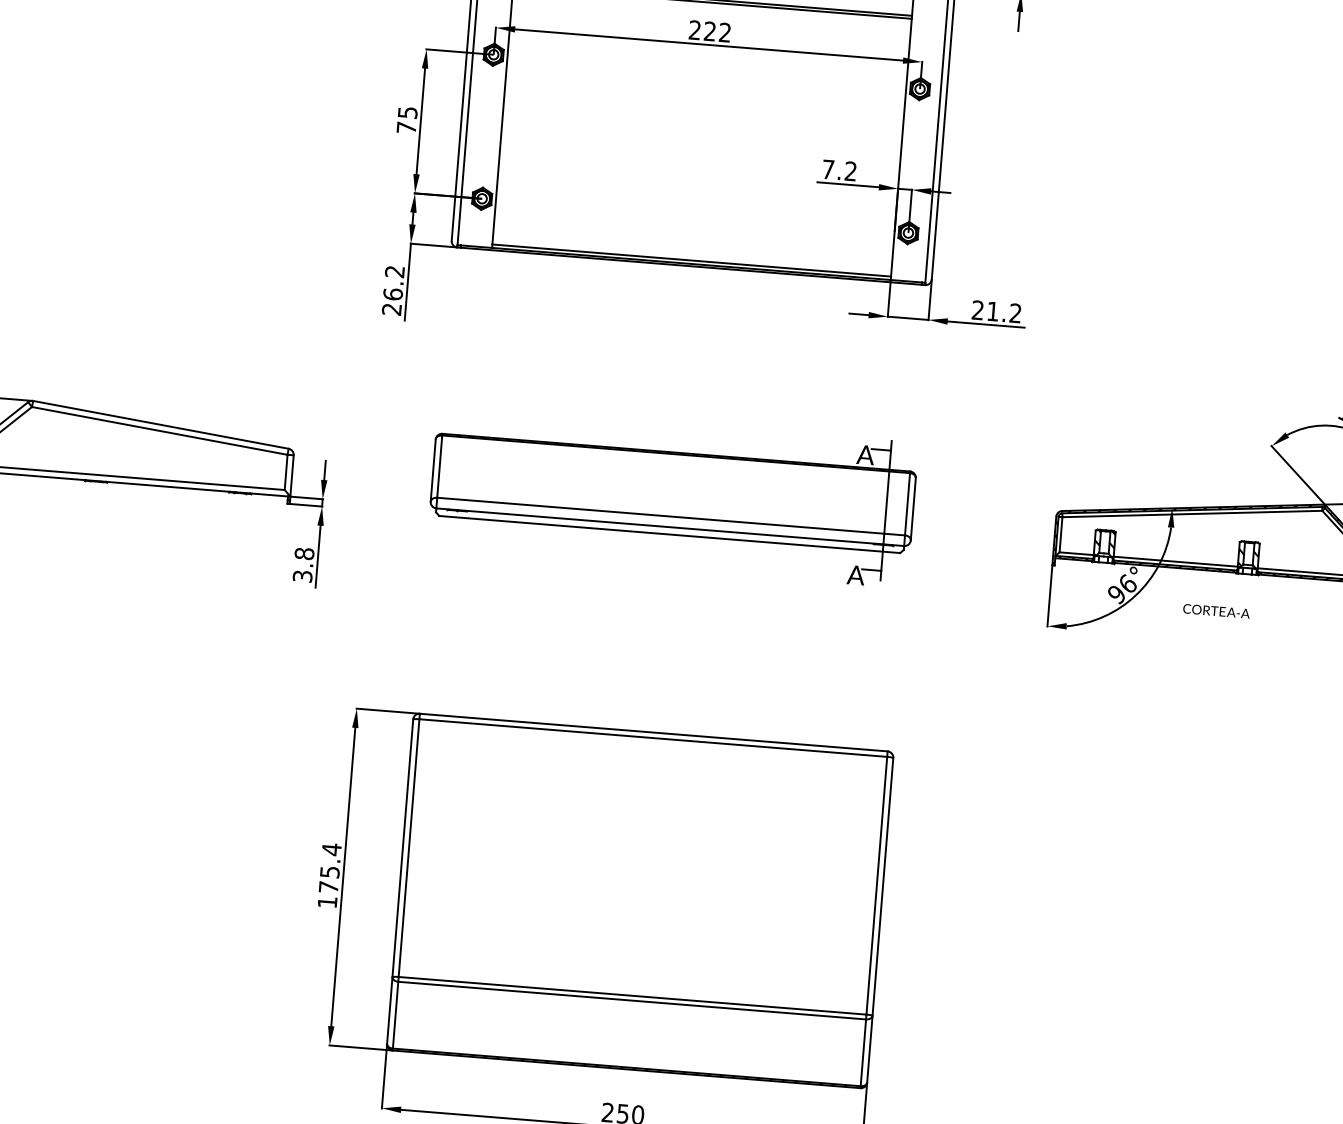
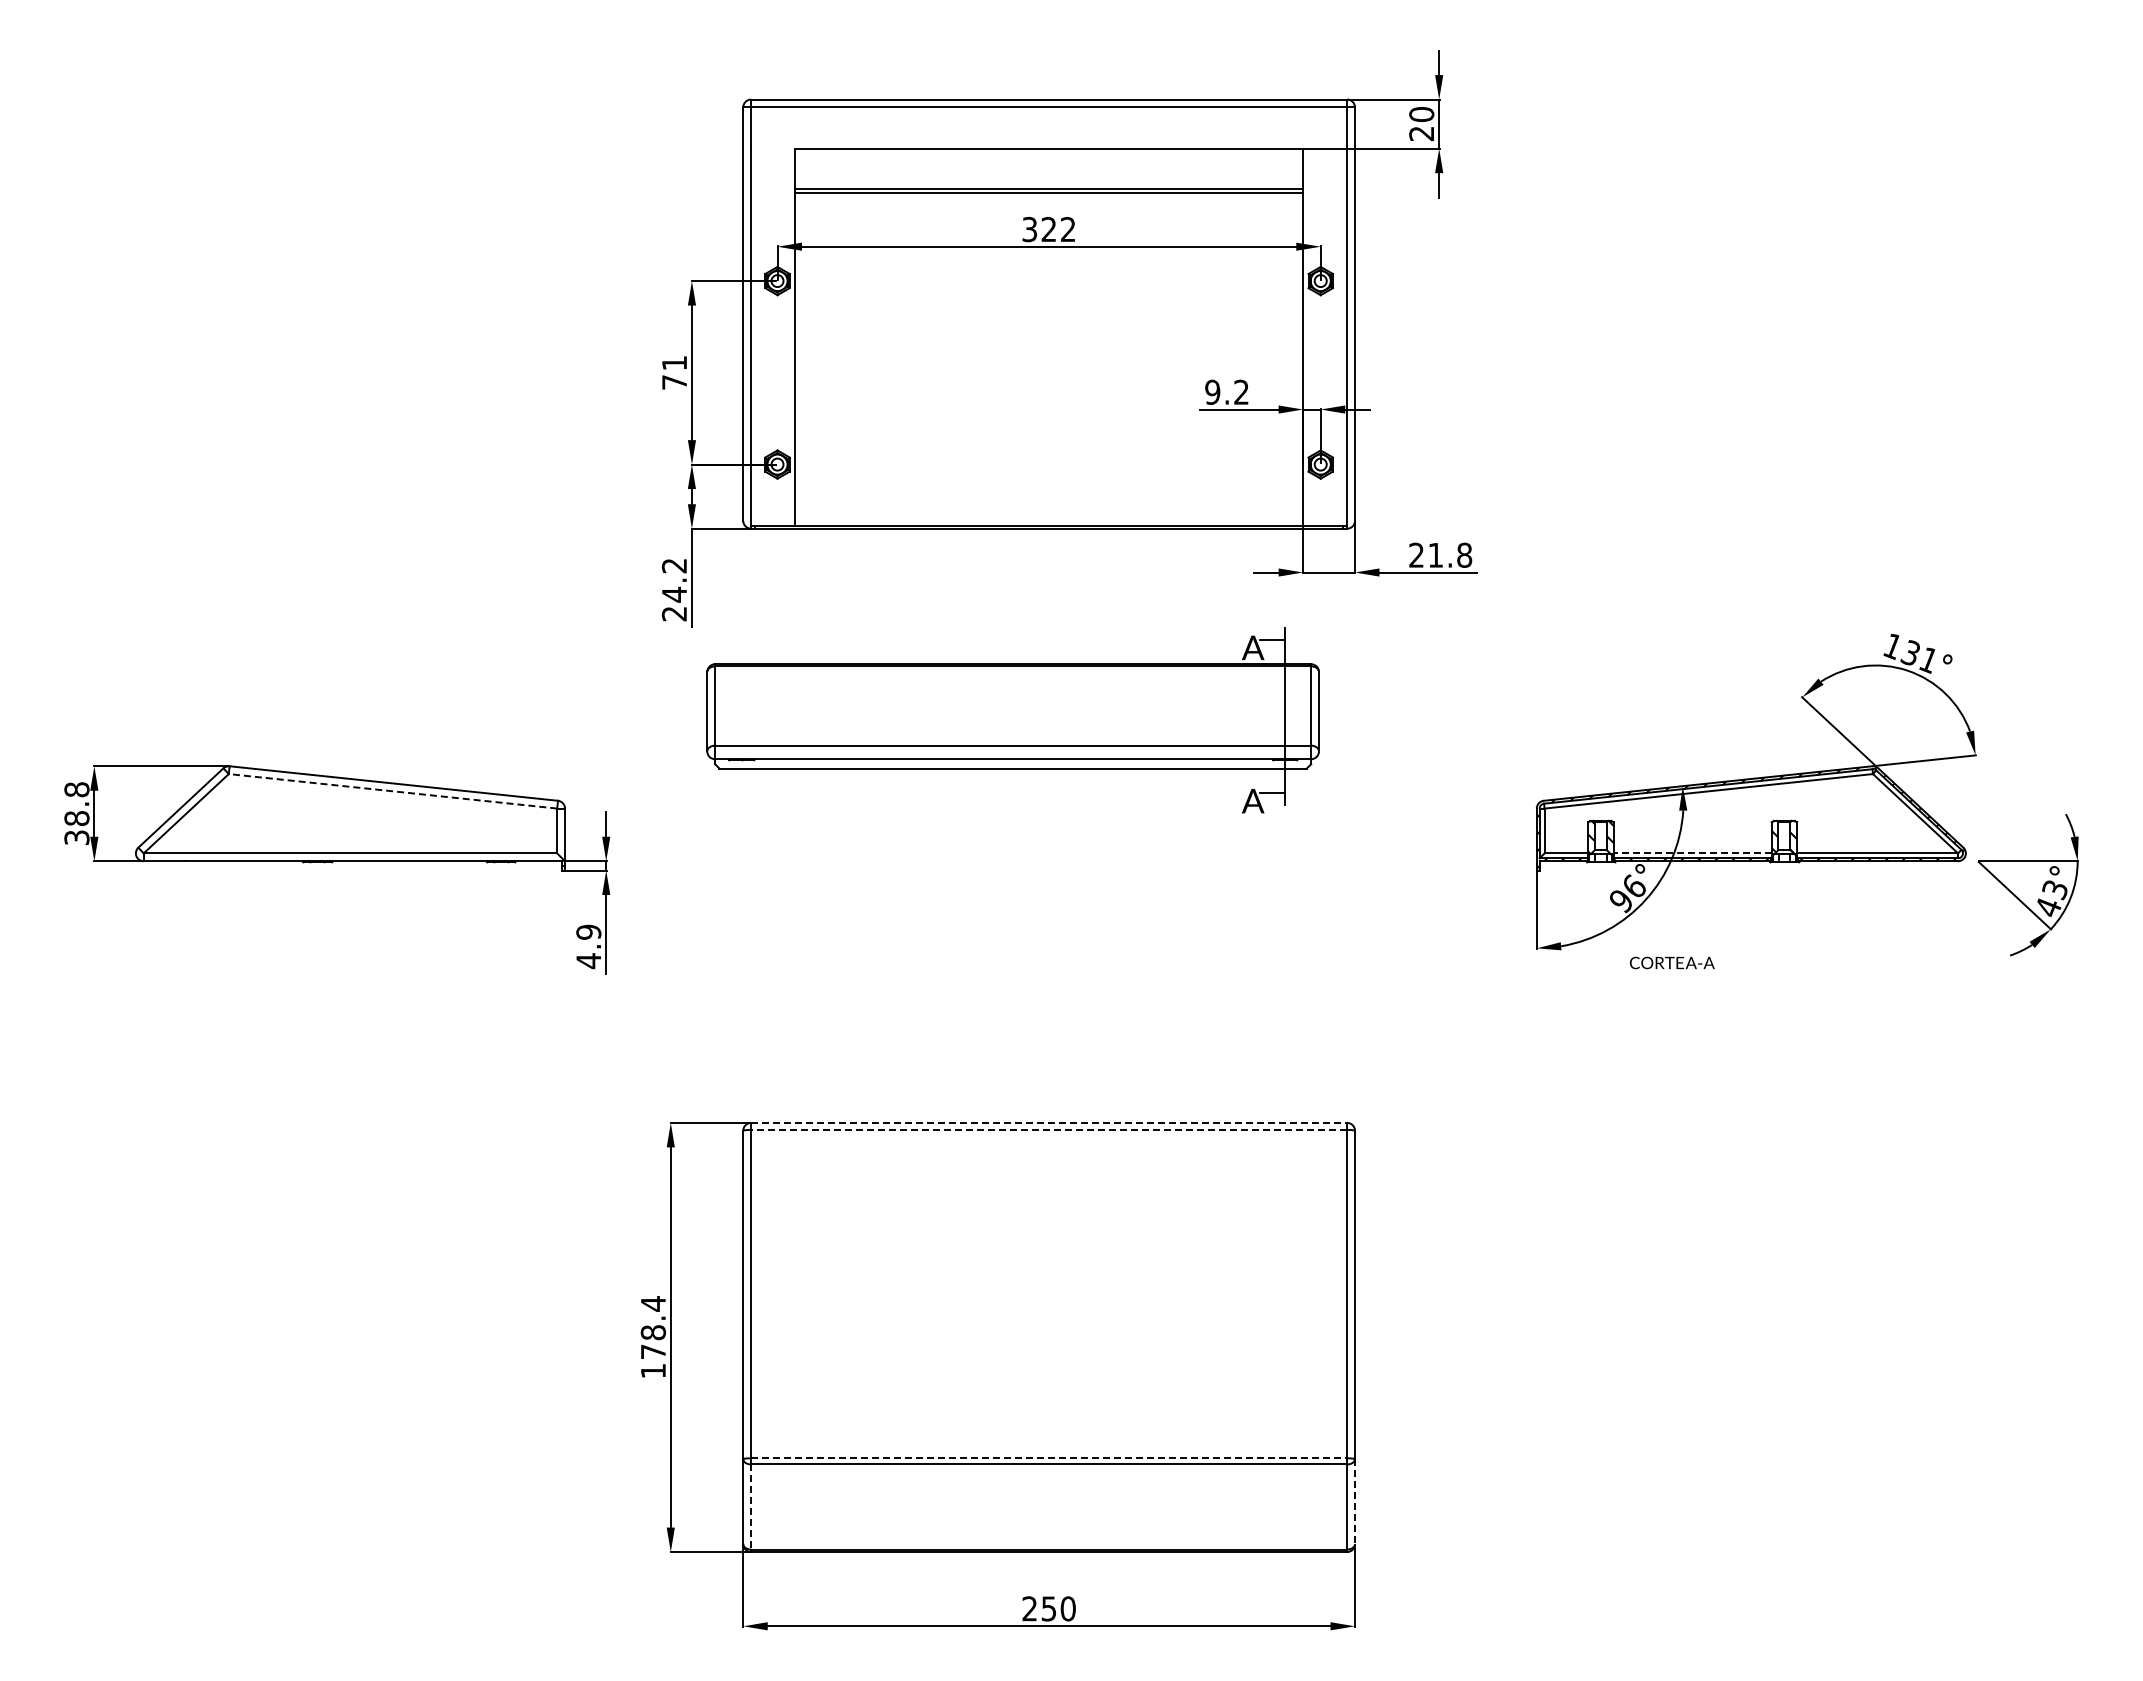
text: (694, 30) -> (1029, 229), 222 -> 322
text: (407, 112) -> (674, 363), 75 -> 71
text: (828, 168) -> (1212, 391), 7.2 -> 9.2
line: (692, 260) -> (1049, 521), removed
text: (393, 294) -> (674, 594), 26.2 -> 24.2
text: (1015, 312) -> (1464, 554), 21.2 -> 21.8
line: (159, 431) -> (392, 791), solid -> dashed
part: (672, 496) -> (1012, 720), moved
line: (1175, 561) -> (1692, 853), solid -> dashed
text: (303, 565) -> (588, 946), 3.8 -> 4.9
text: (1216, 610) -> (1672, 962), moved
line: (654, 732) -> (1049, 1122), solid -> dashed
line: (652, 737) -> (1048, 1129), solid -> dashed
text: (330, 872) -> (653, 1332), 175.4 -> 178.4
line: (632, 995) -> (1049, 1458), solid -> dashed
line: (395, 1015) -> (751, 1507), solid -> dashed
line: (870, 1049) -> (1355, 1501), solid -> dashed

